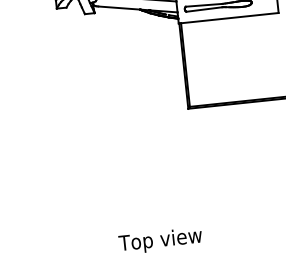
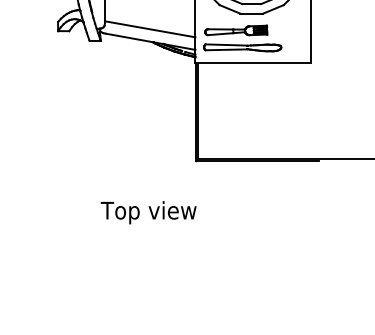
text: (160, 240) -> (148, 212), moved

